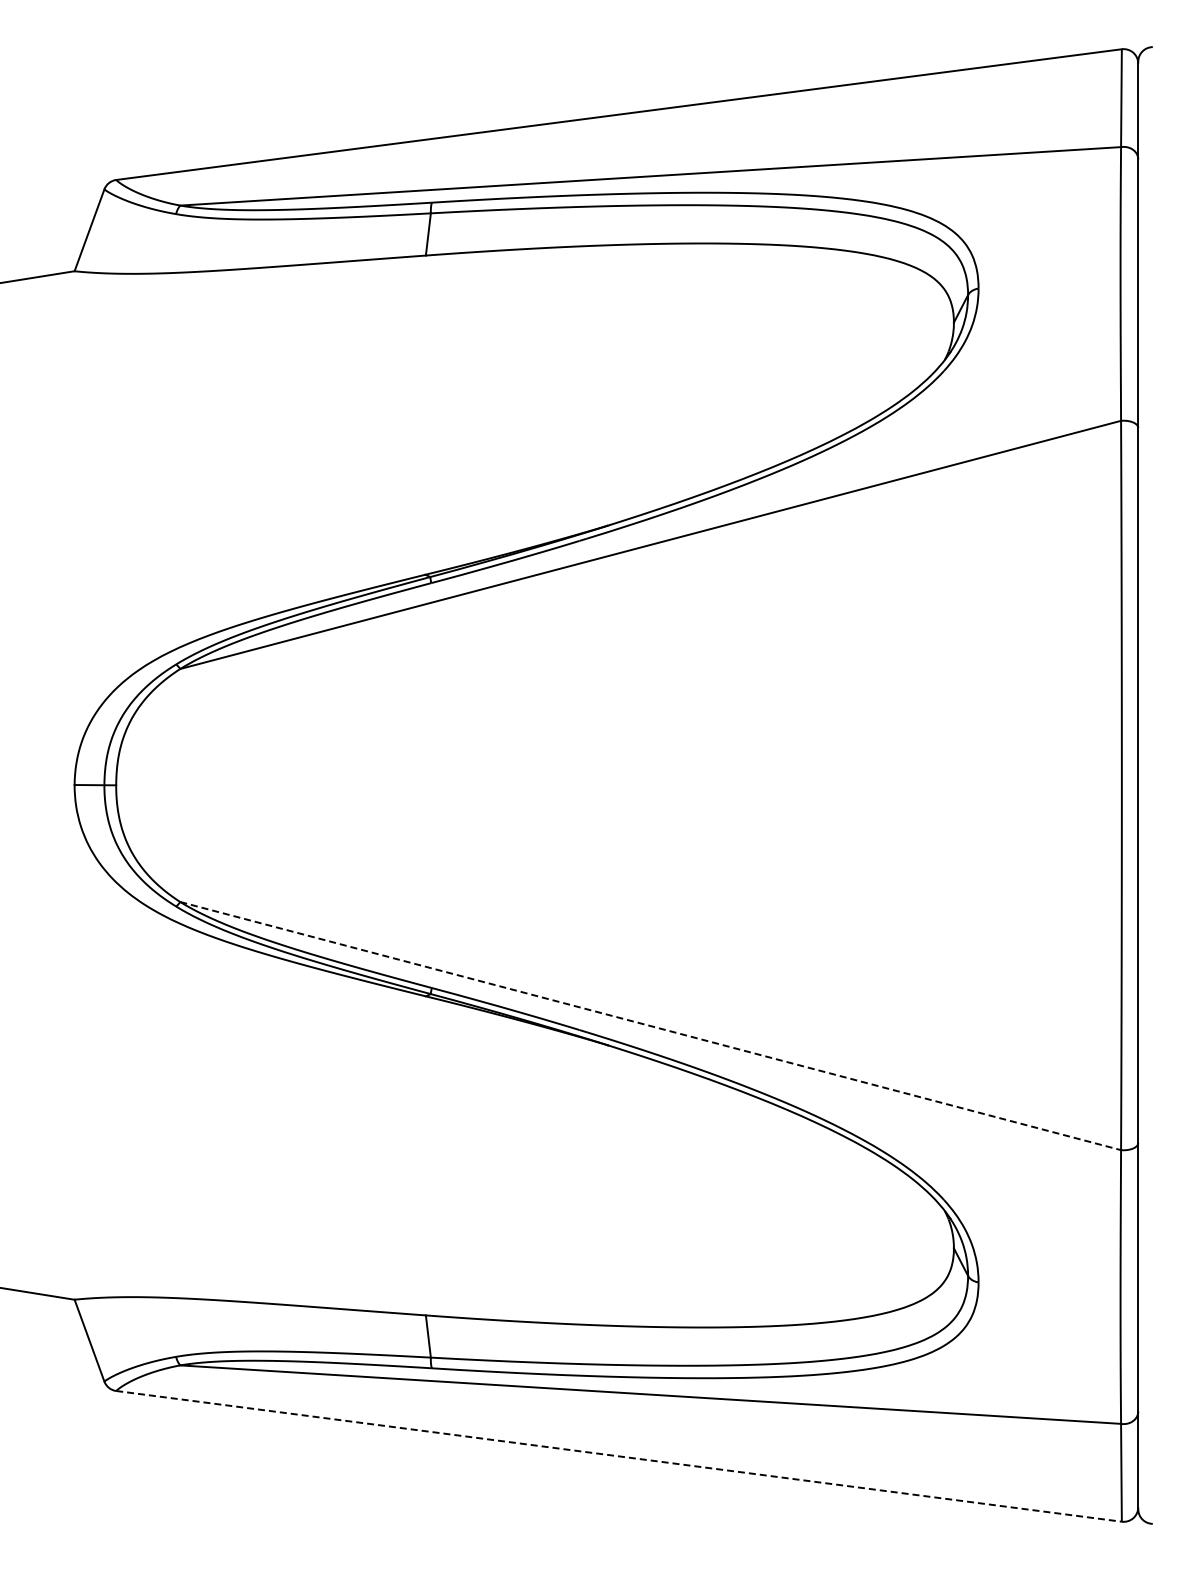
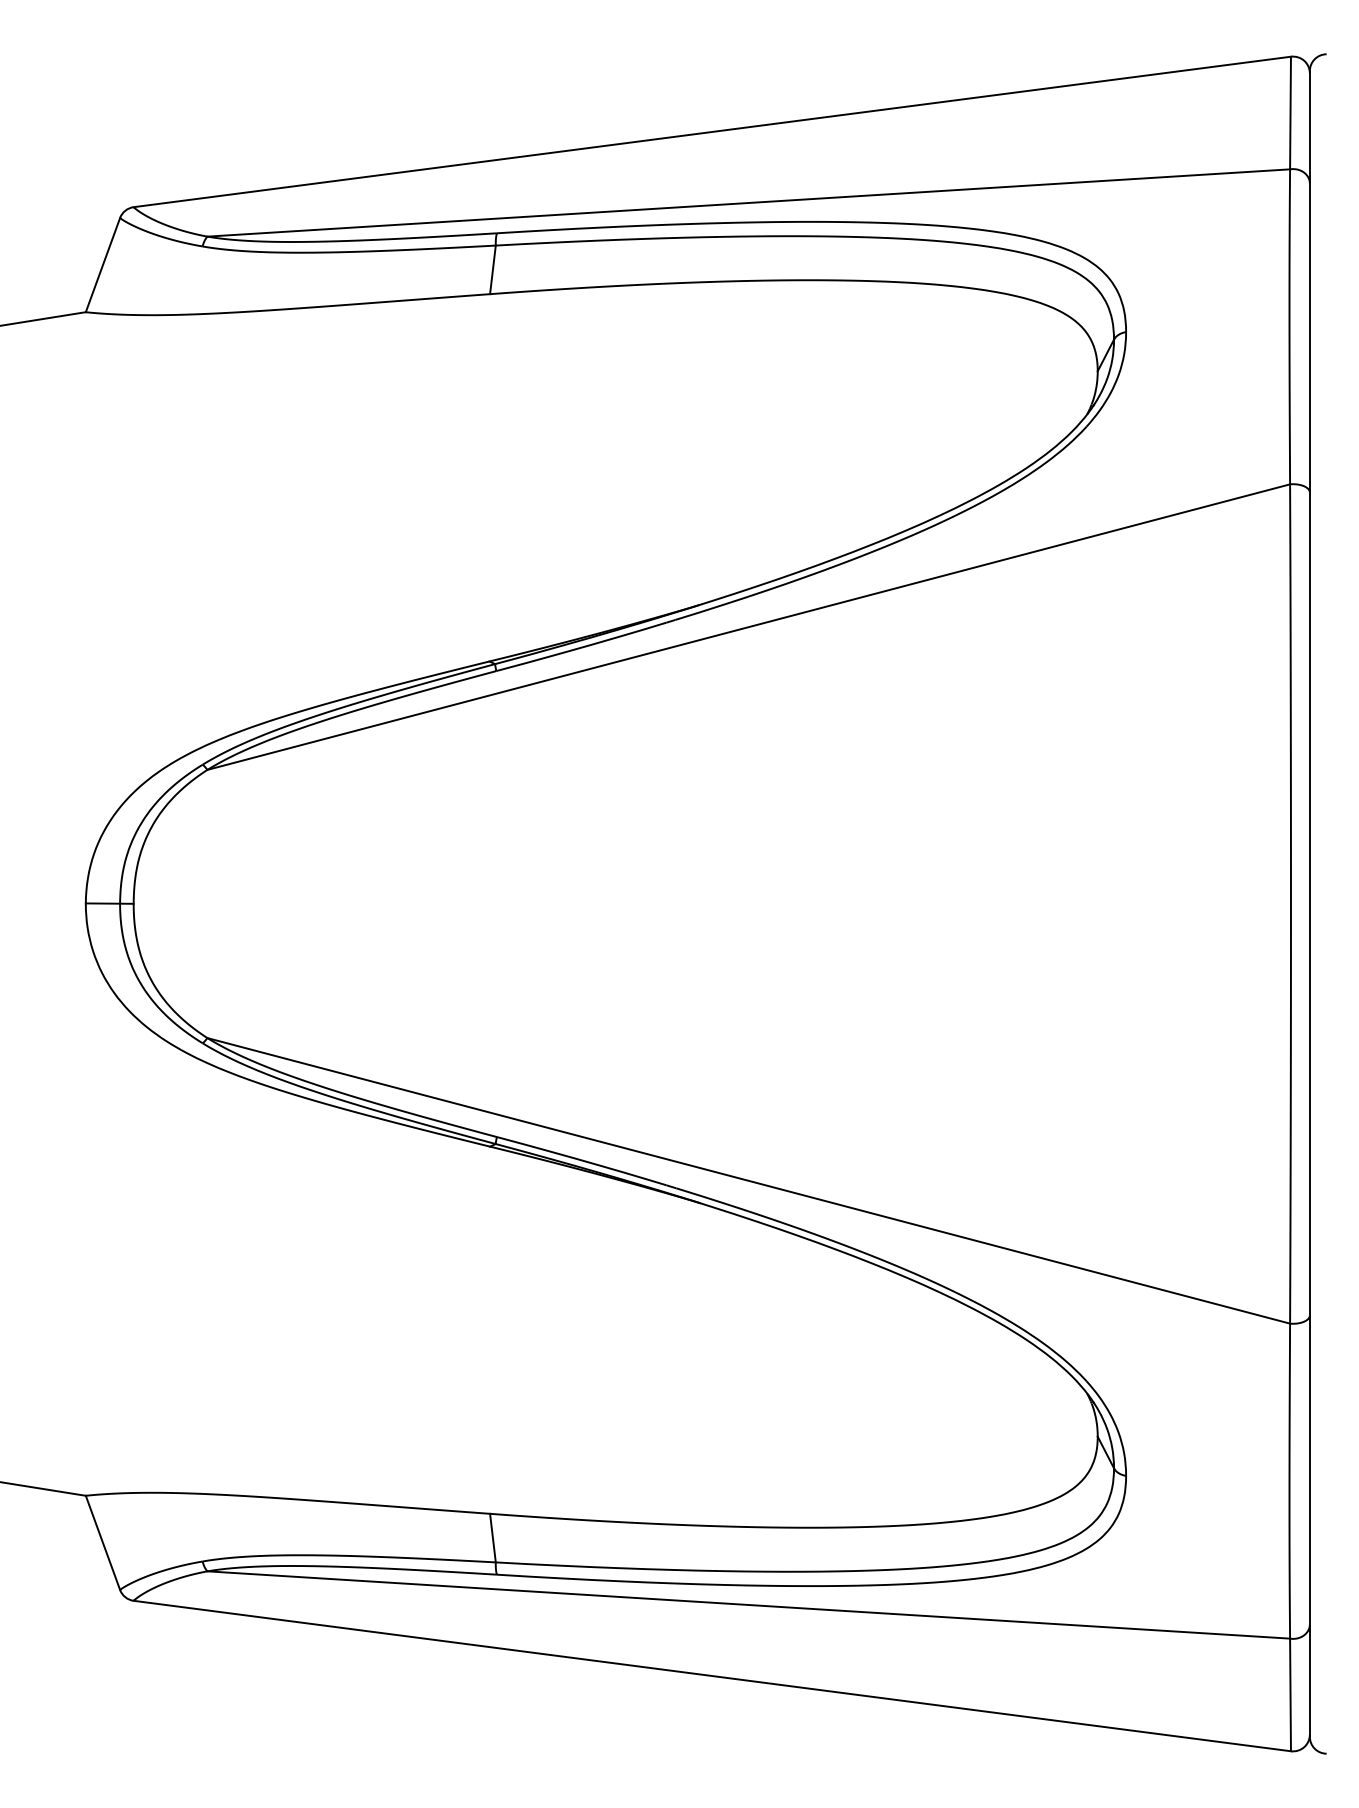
line: (651, 1026) -> (749, 1181), dashed -> solid
line: (619, 1456) -> (712, 1676), dashed -> solid

